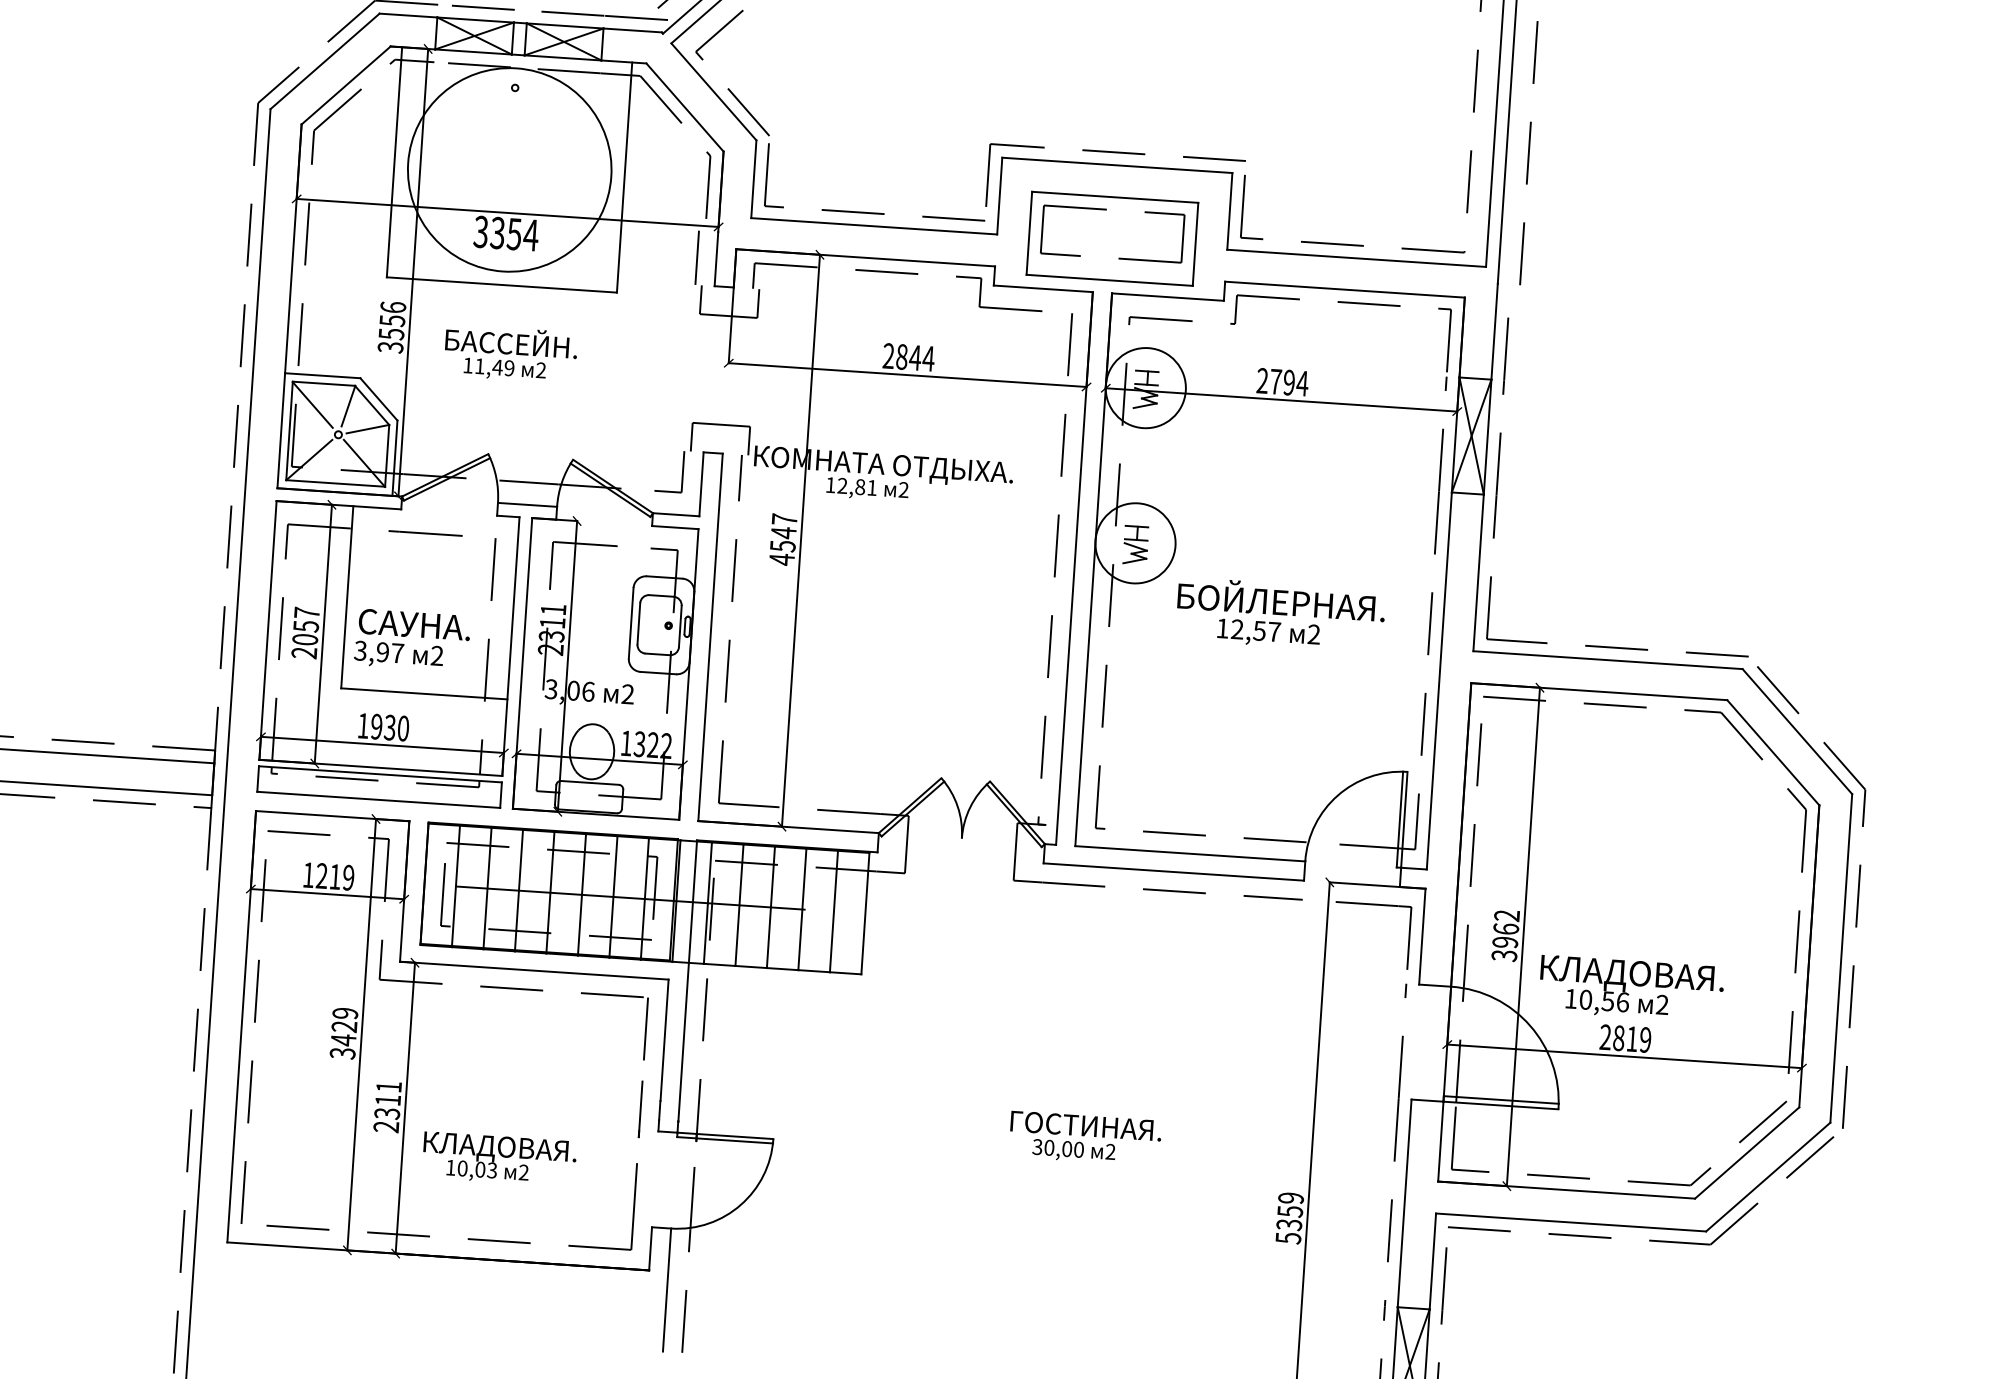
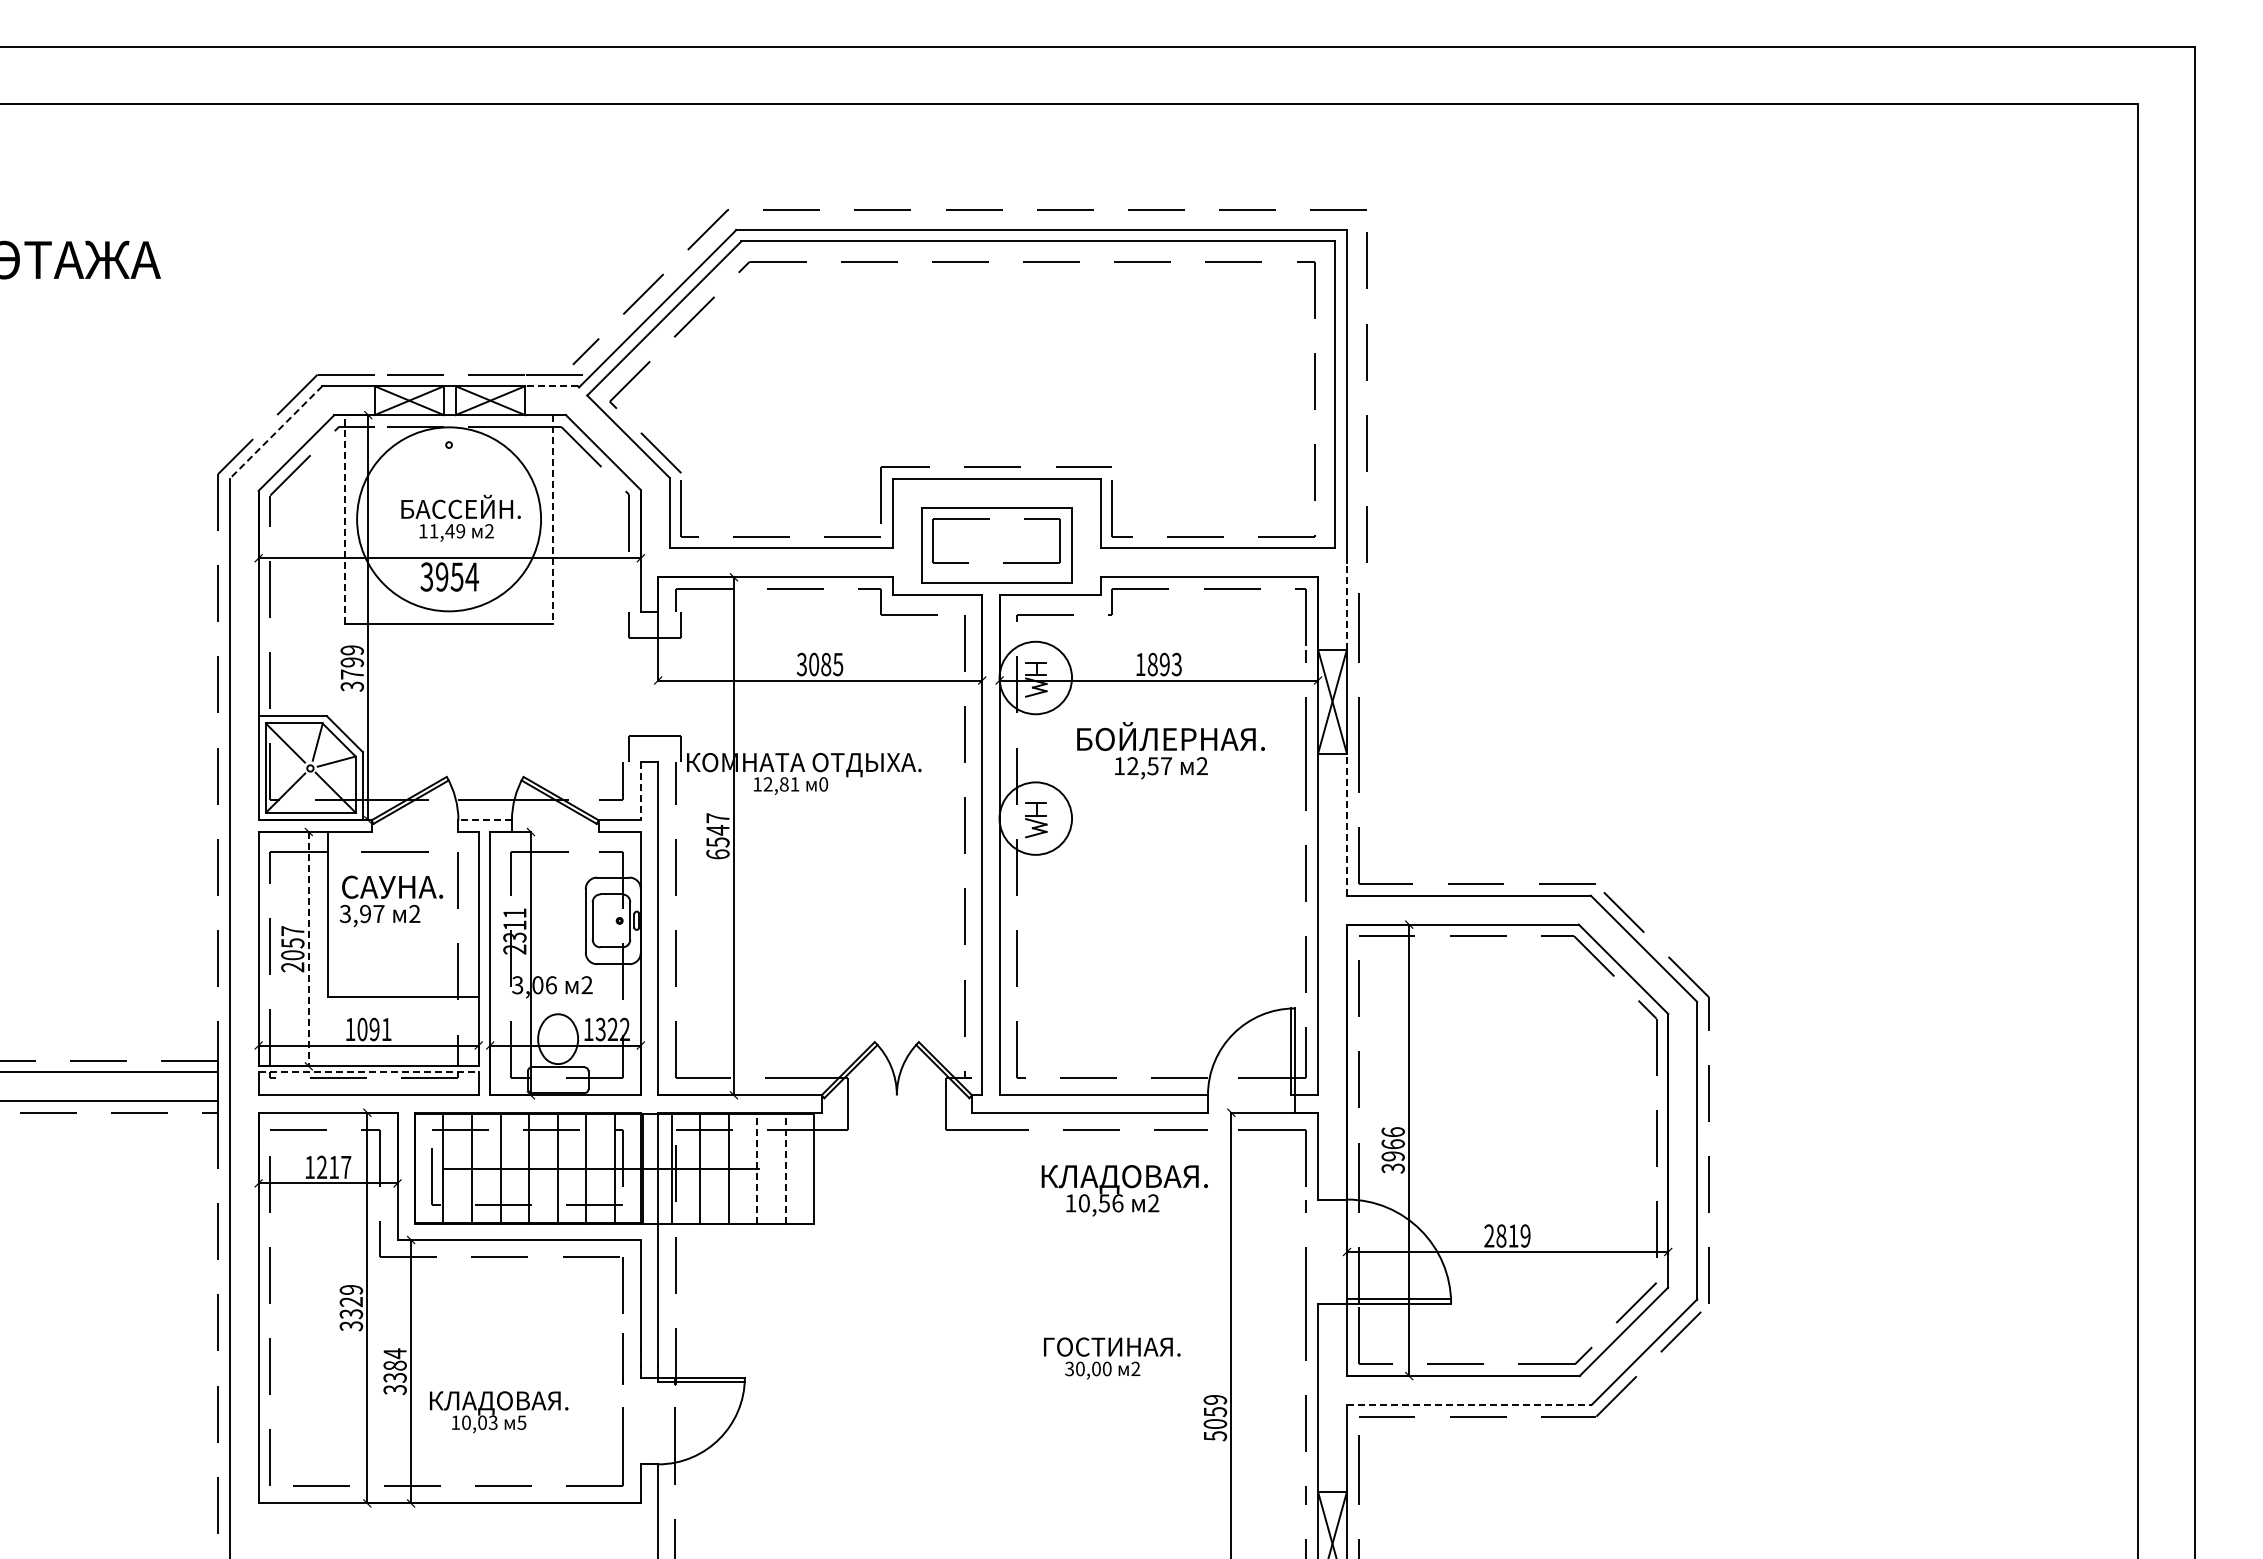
line: (632, 30) -> (551, 386), solid -> dashed
line: (325, 61) -> (276, 432), solid -> dashed
line: (394, 161) -> (344, 518), solid -> dashed
line: (625, 177) -> (553, 519), solid -> dashed
text: (497, 232) -> (441, 576), 3354 -> 3954
line: (697, 256) -> (623, 586), removed
text: (392, 320) -> (352, 662), 3556 -> 3799
line: (1494, 330) -> (1346, 605), solid -> dashed
text: (510, 353) -> (460, 517), moved
text: (908, 357) -> (819, 664), 2844 -> 3085
text: (1282, 382) -> (1158, 664), 2794 -> 1893
line: (701, 484) -> (640, 791), solid -> dashed
text: (903, 490) -> (823, 784), 2 -> 0
line: (527, 505) -> (485, 820), solid -> dashed
text: (781, 559) -> (717, 854), 4547 -> 6547
line: (1478, 572) -> (1346, 824), solid -> dashed
text: (1280, 614) -> (1170, 750), moved
line: (322, 634) -> (308, 949), solid -> dashed
text: (412, 640) -> (391, 901), moved
text: (389, 727) -> (374, 1029), 1930 -> 1091
line: (381, 774) -> (369, 1072), solid -> dashed
text: (348, 877) -> (346, 1167), 1219 -> 1217
line: (802, 909) -> (757, 1168), solid -> dashed
line: (833, 911) -> (785, 1168), solid -> dashed
text: (1506, 916) -> (1392, 1132), 3962 -> 3966
text: (1631, 988) -> (1124, 1190), moved
text: (343, 1039) -> (351, 1313), 3429 -> 3329
text: (386, 1106) -> (394, 1371), 2311 -> 3384
text: (1085, 1138) -> (1112, 1358), moved
text: (523, 1172) -> (521, 1422), 2 -> 5
line: (1571, 1223) -> (1469, 1405), solid -> dashed
text: (1288, 1225) -> (1214, 1424), 5359 -> 5059

